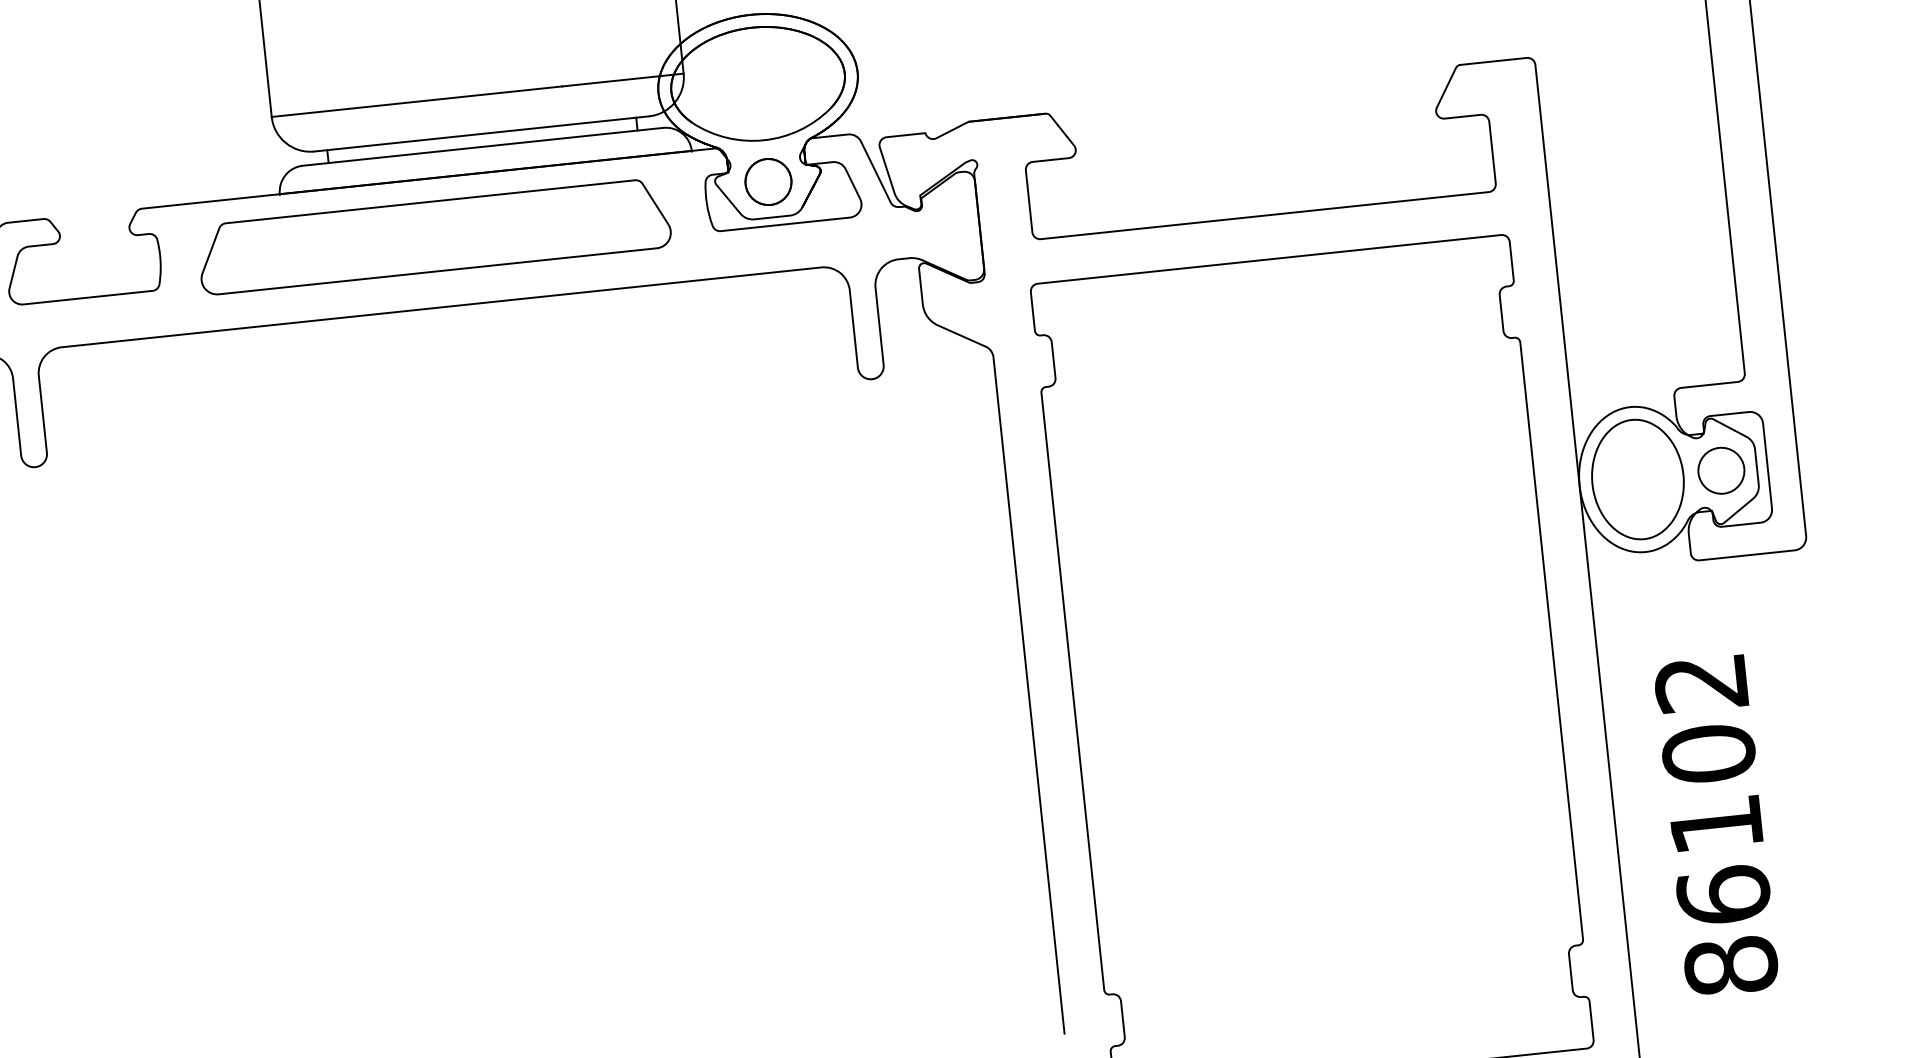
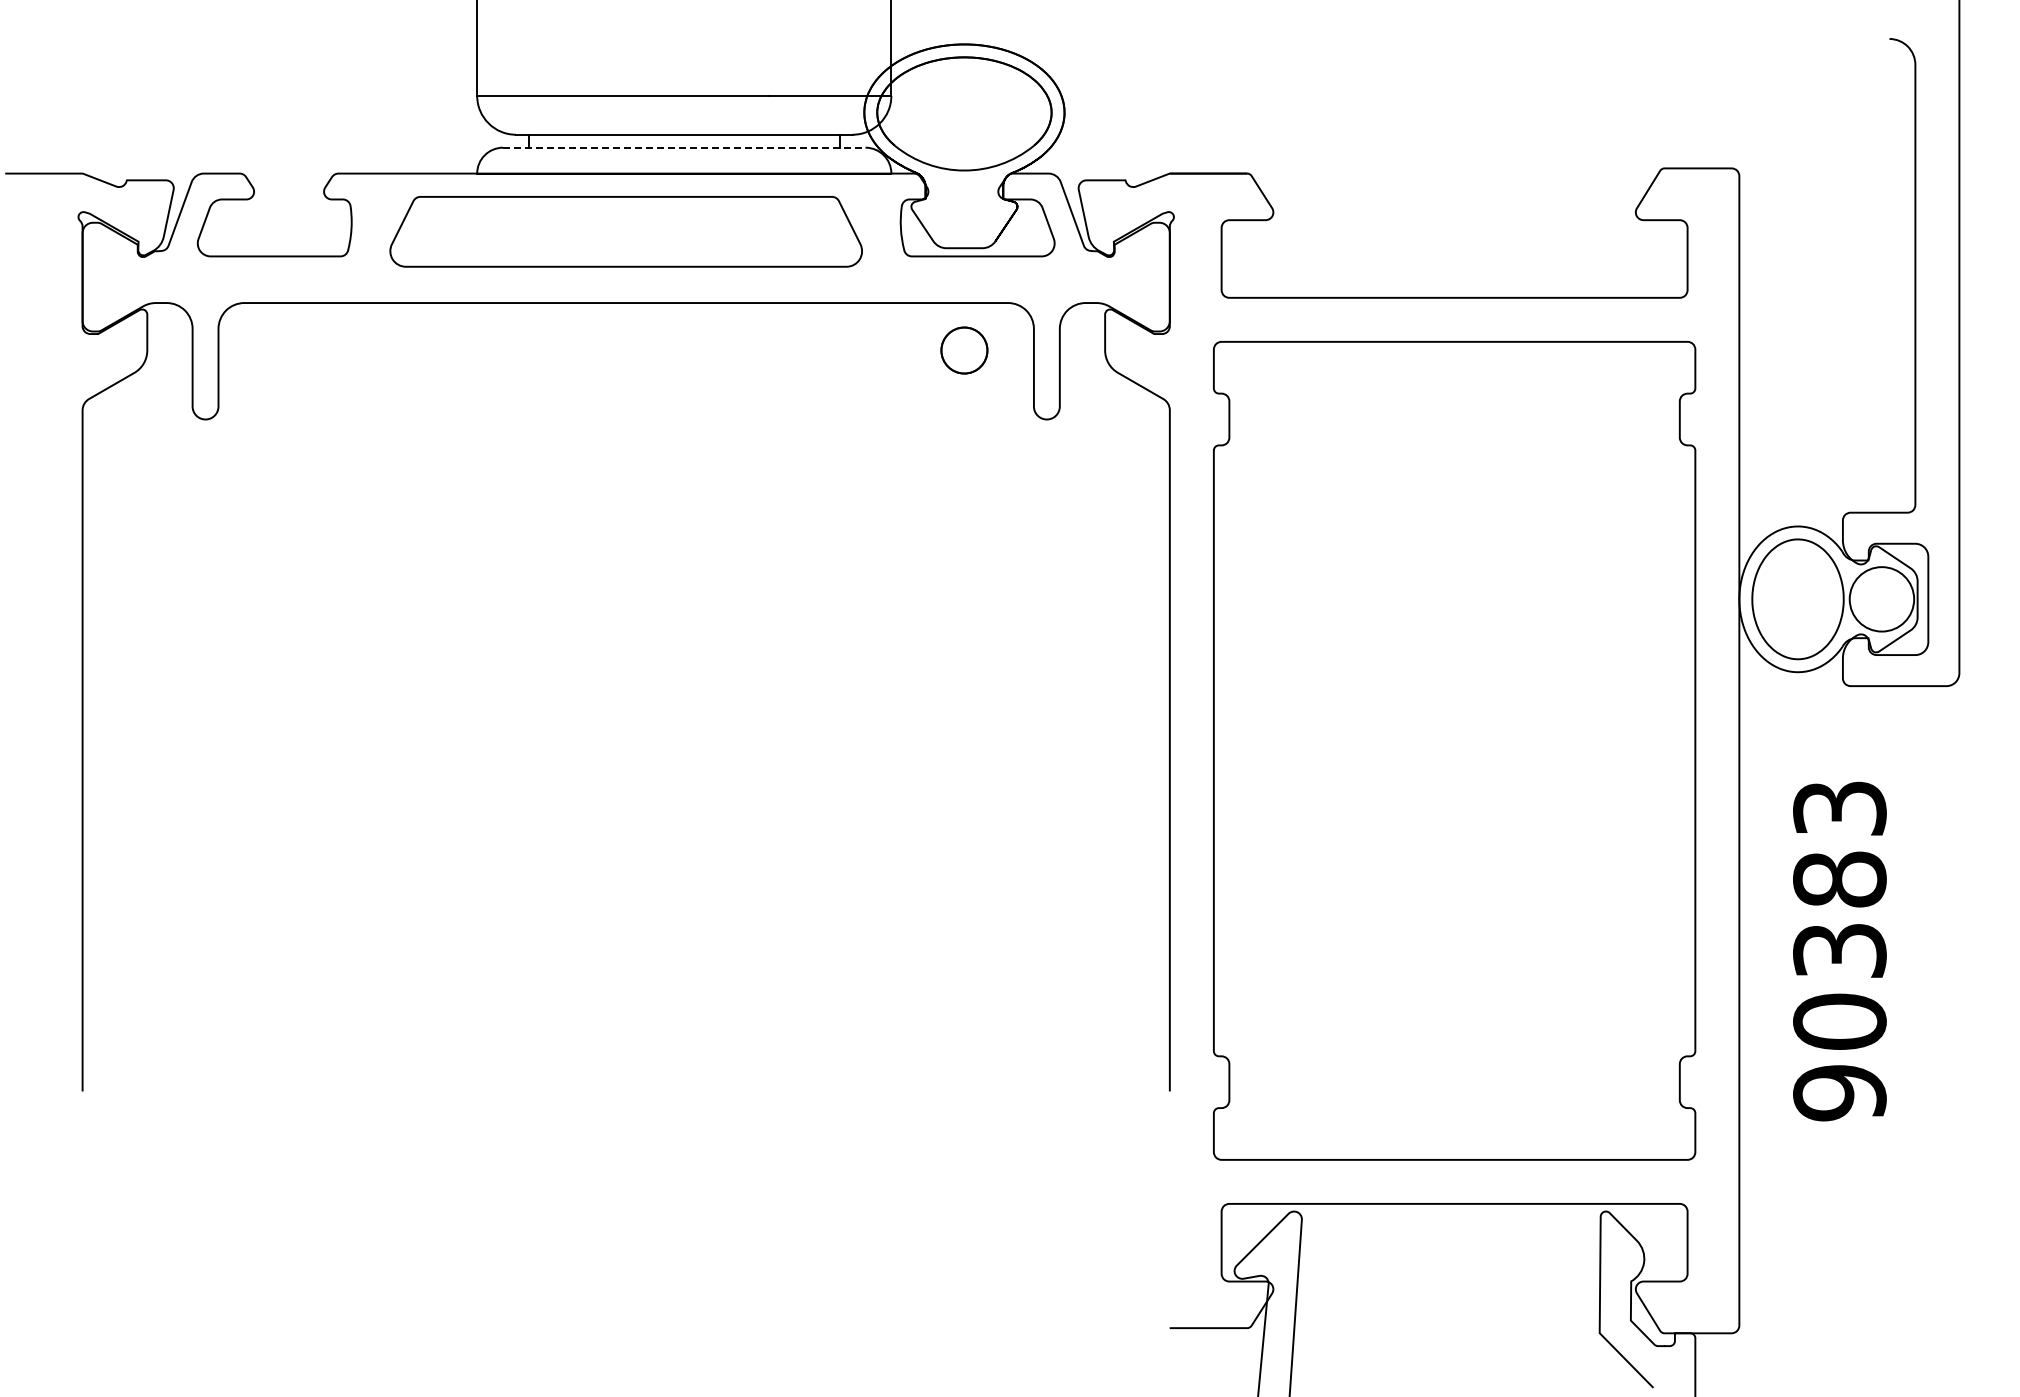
line: (483, 146) -> (684, 147), solid -> dashed
circle: (768, 181) -> (964, 350), moved
circle: (1720, 471) -> (1881, 599), size x1.4
text: (1716, 825) -> (1839, 951), 86102 -> 90383

